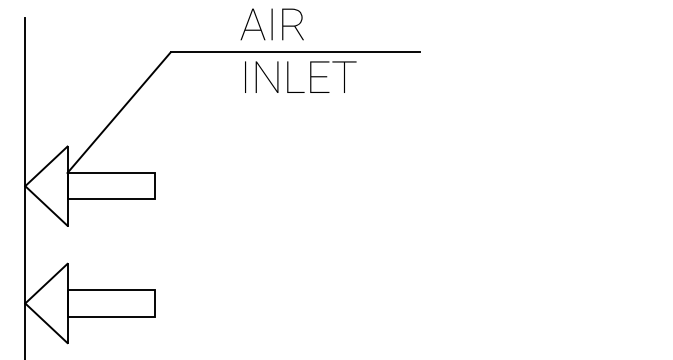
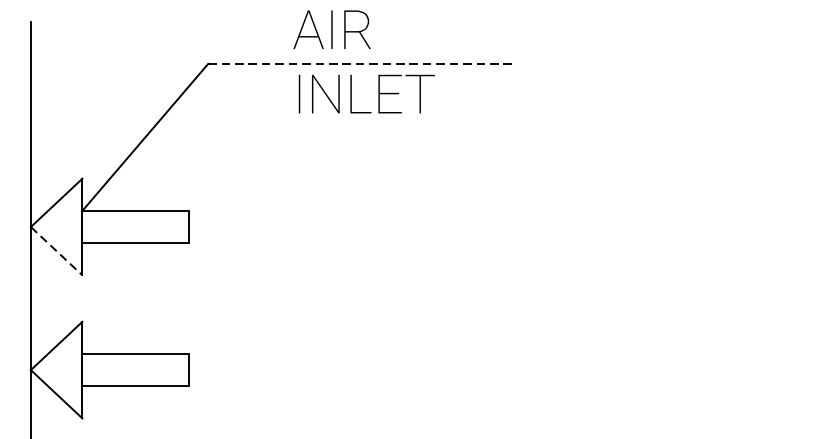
line: (295, 52) -> (360, 63), solid -> dashed
line: (46, 205) -> (56, 250), solid -> dashed

